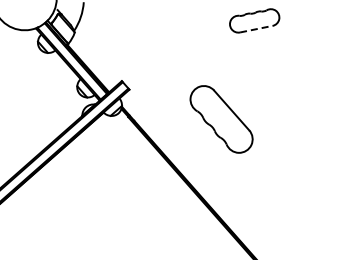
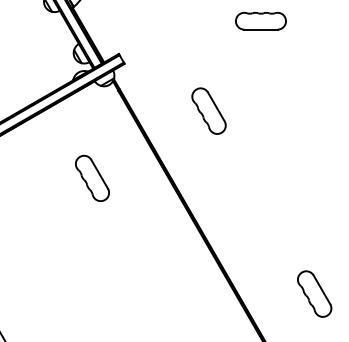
line: (255, 29) -> (260, 29), dashed -> solid
part: (220, 118) -> (208, 110), size x0.62
part: (120, 207) -> (92, 177), added

